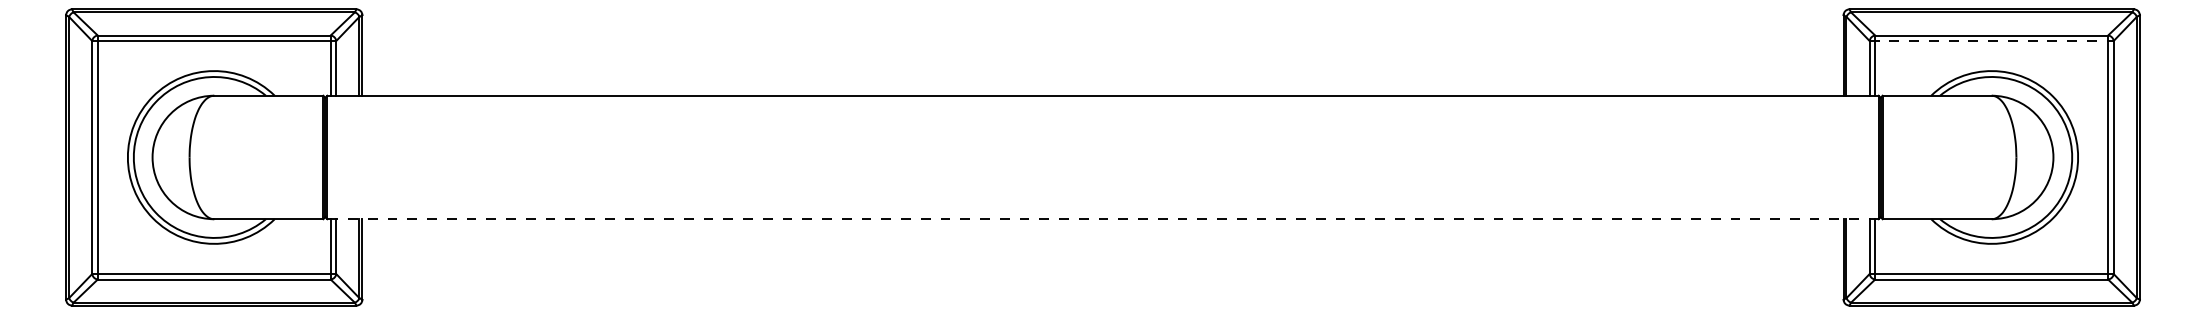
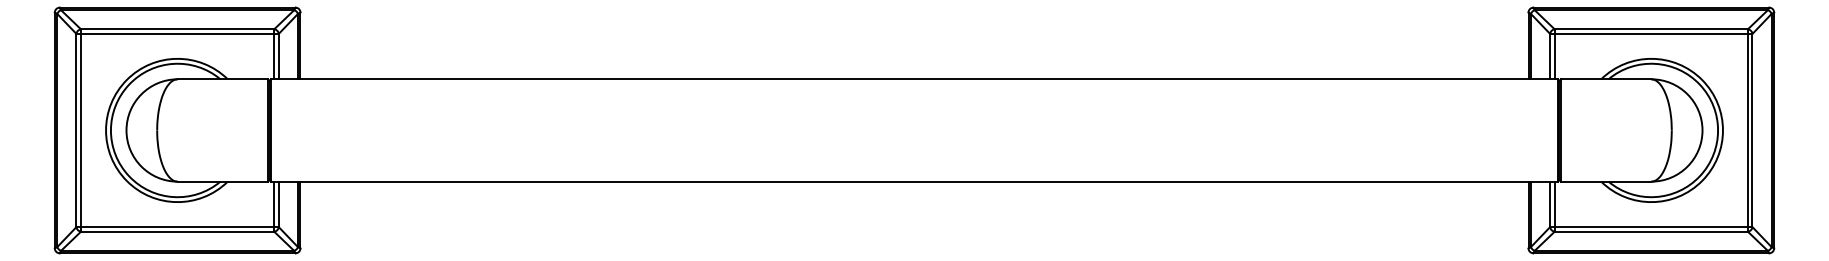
line: (1992, 41) -> (1651, 34), dashed -> solid
line: (1103, 219) -> (914, 181), dashed -> solid

